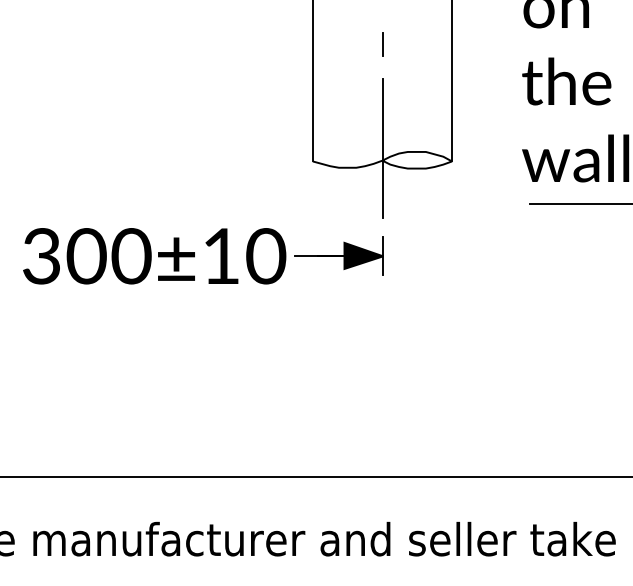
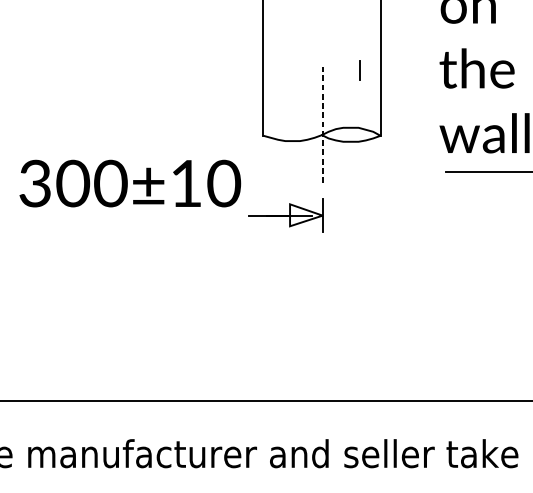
line: (382, 44) -> (359, 71), moved
line: (383, 147) -> (322, 124), solid -> dashed
fill: (363, 255) -> (306, 214), removed
text: (154, 256) -> (130, 183), moved

